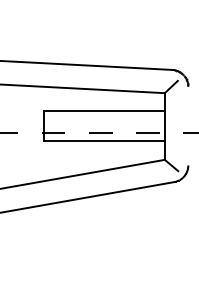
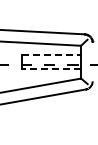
line: (104, 110) -> (51, 54), solid -> dashed
line: (104, 141) -> (51, 69), solid -> dashed

